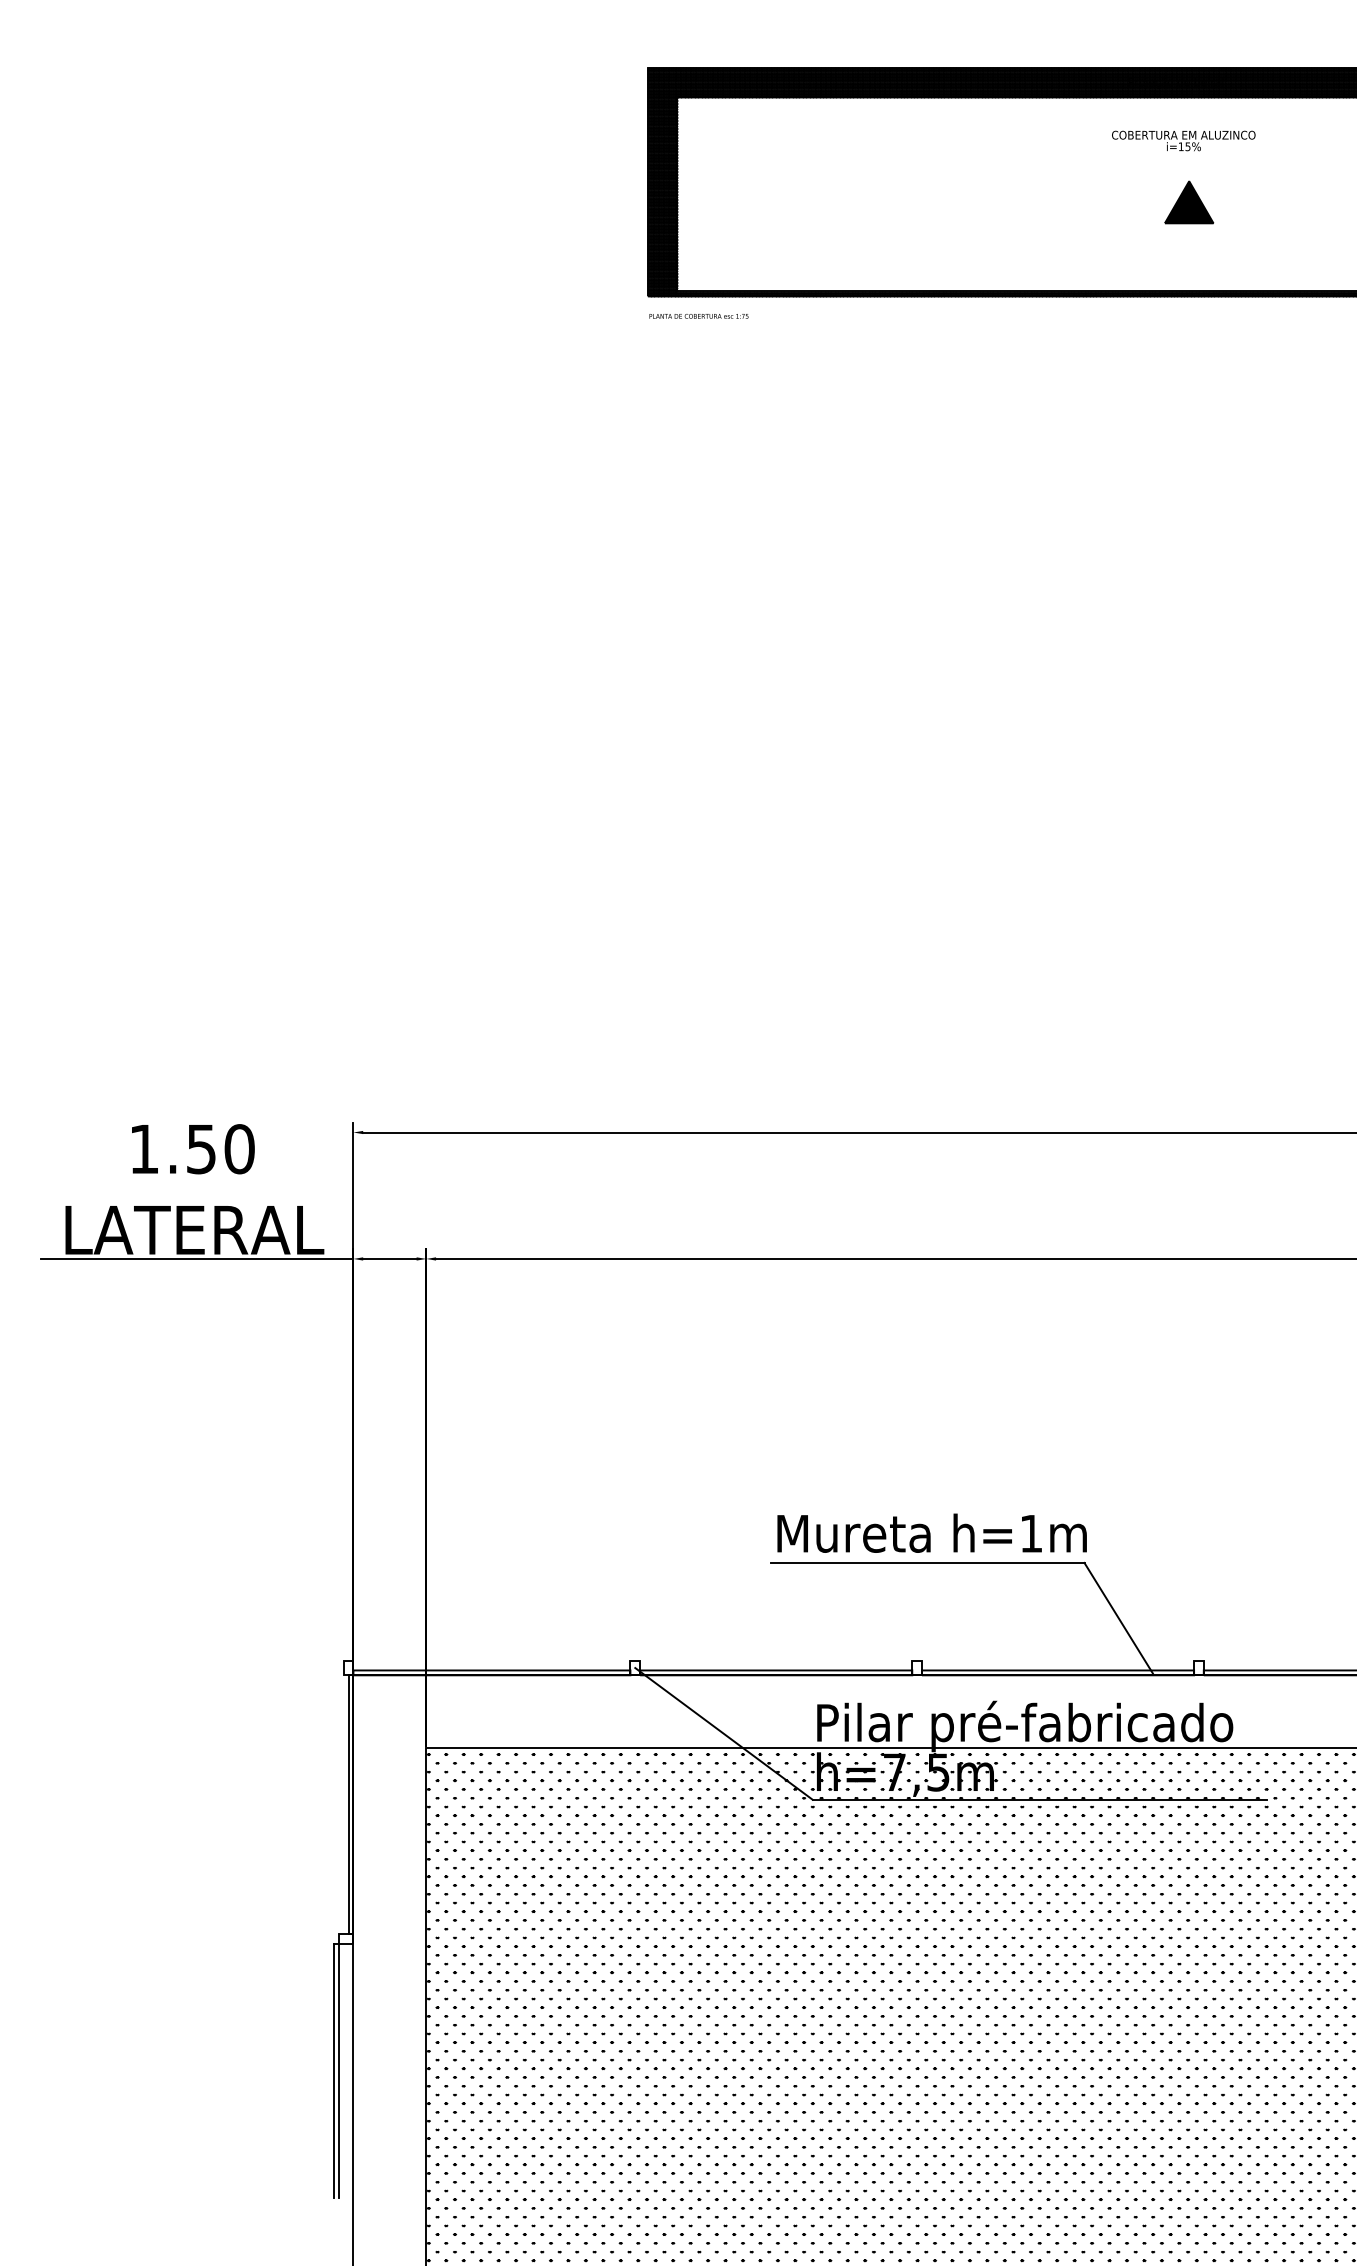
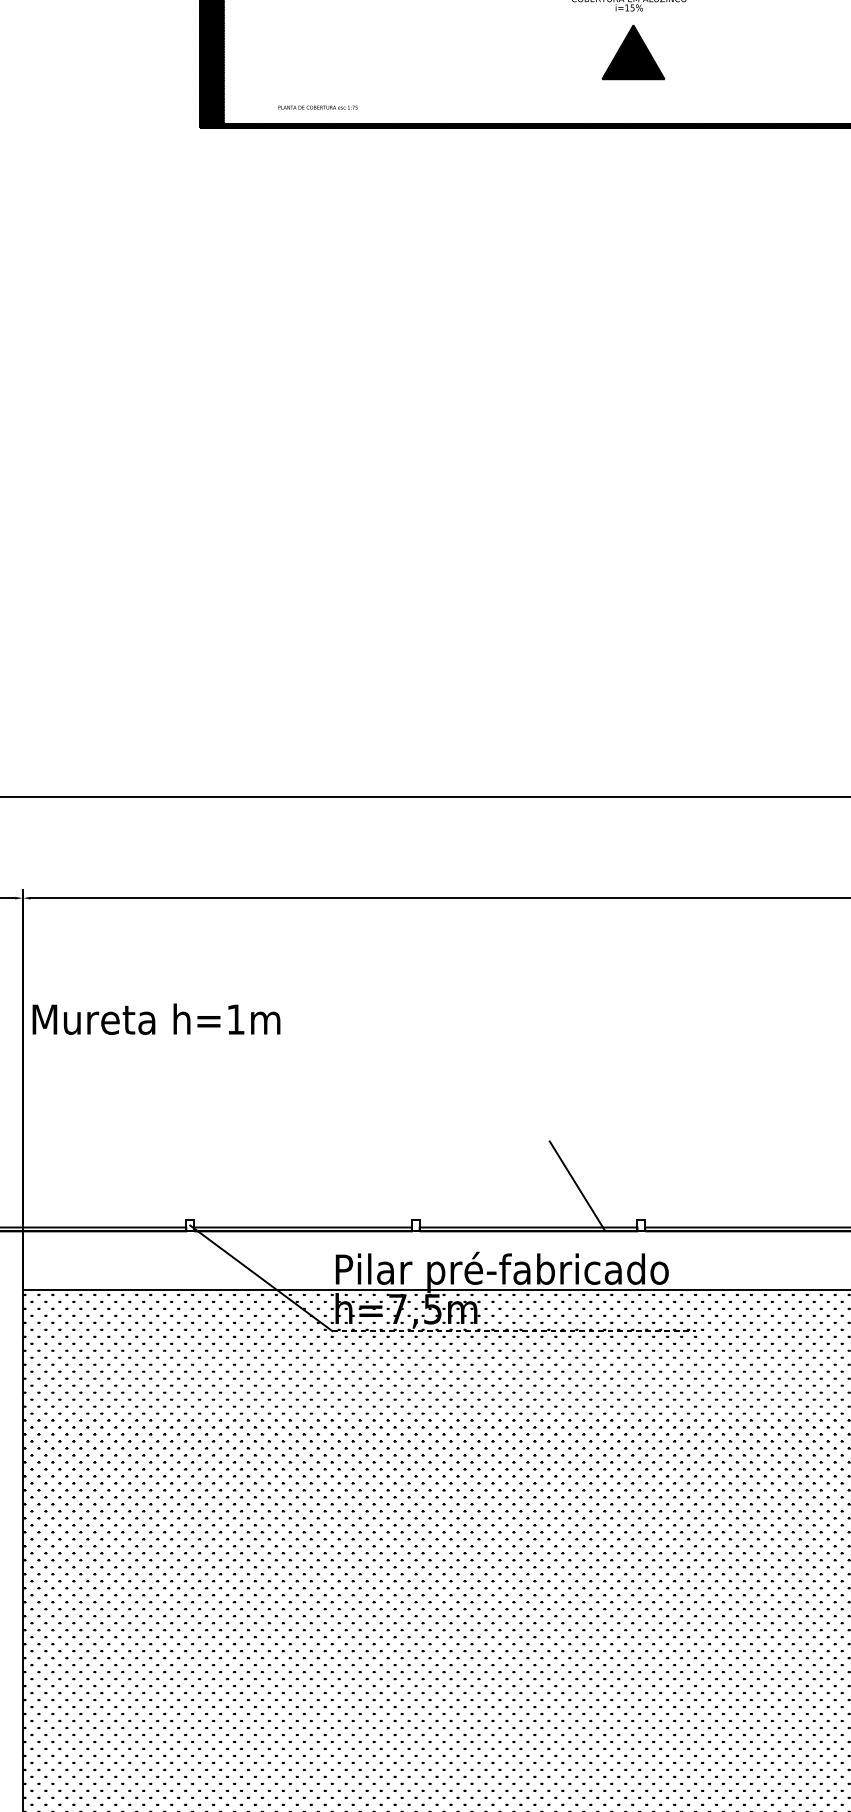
part: (1189, 202) -> (633, 52), size x1.6
text: (698, 316) -> (317, 107), moved
text: (931, 1532) -> (155, 1018), moved
line: (927, 1562) -> (424, 1141), removed
line: (1039, 1799) -> (513, 1330), solid -> dashed

